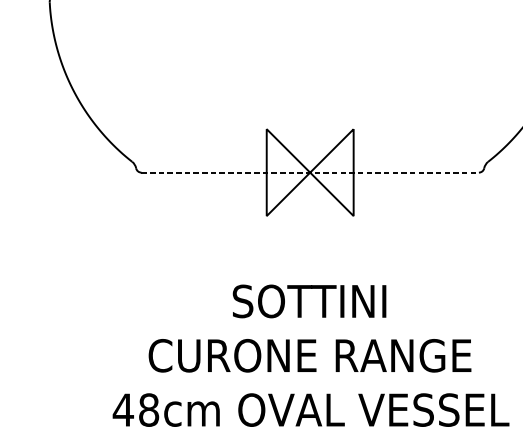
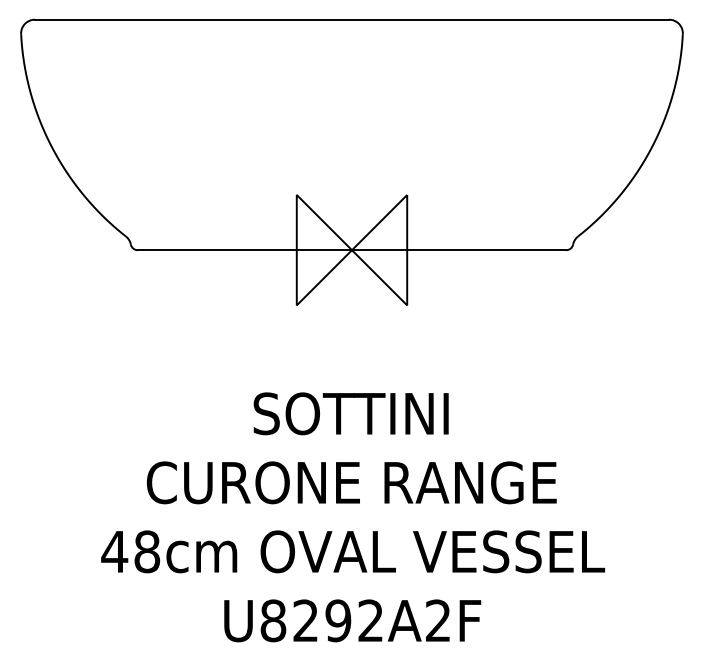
line: (310, 172) -> (352, 250), dashed -> solid

